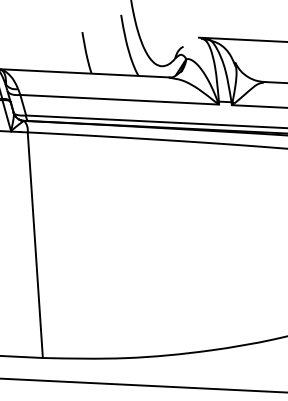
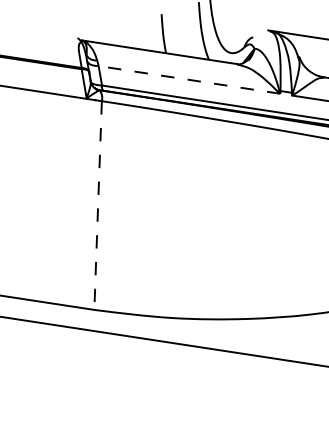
line: (119, 99) -> (189, 79), solid -> dashed
line: (35, 246) -> (98, 206), solid -> dashed

